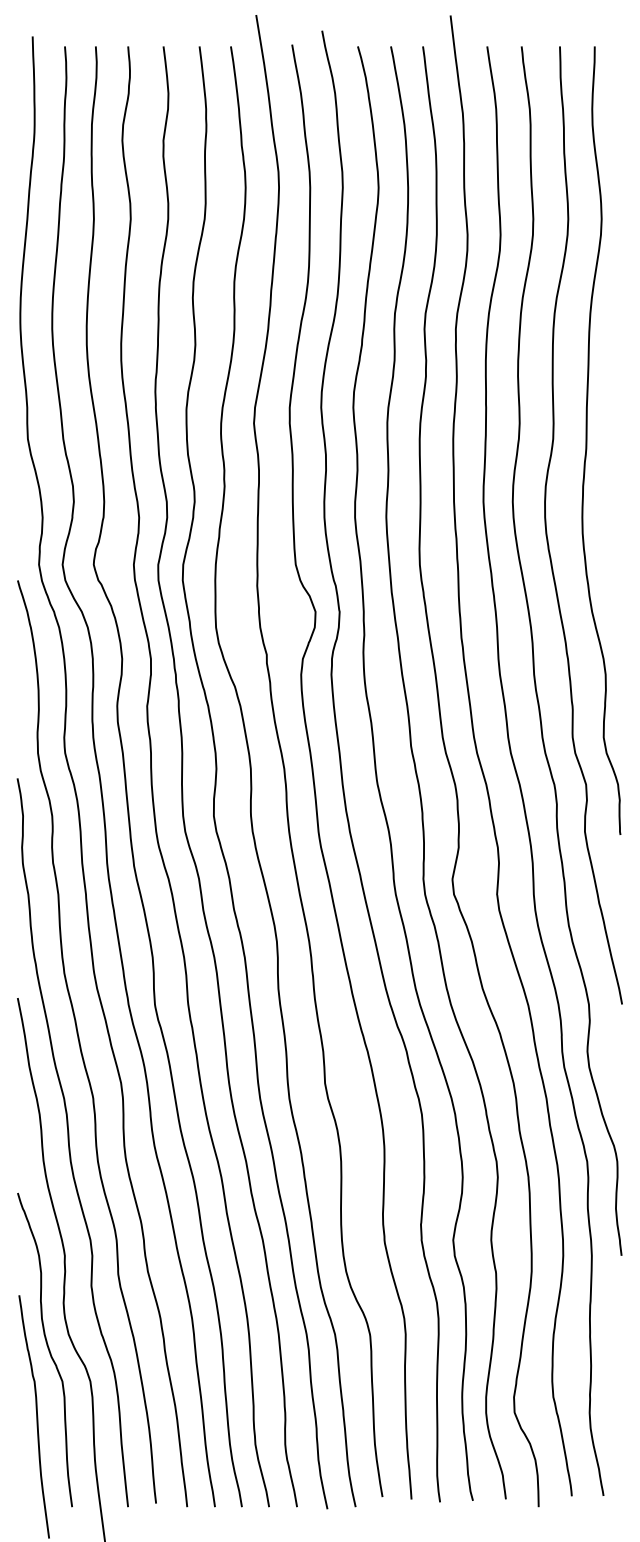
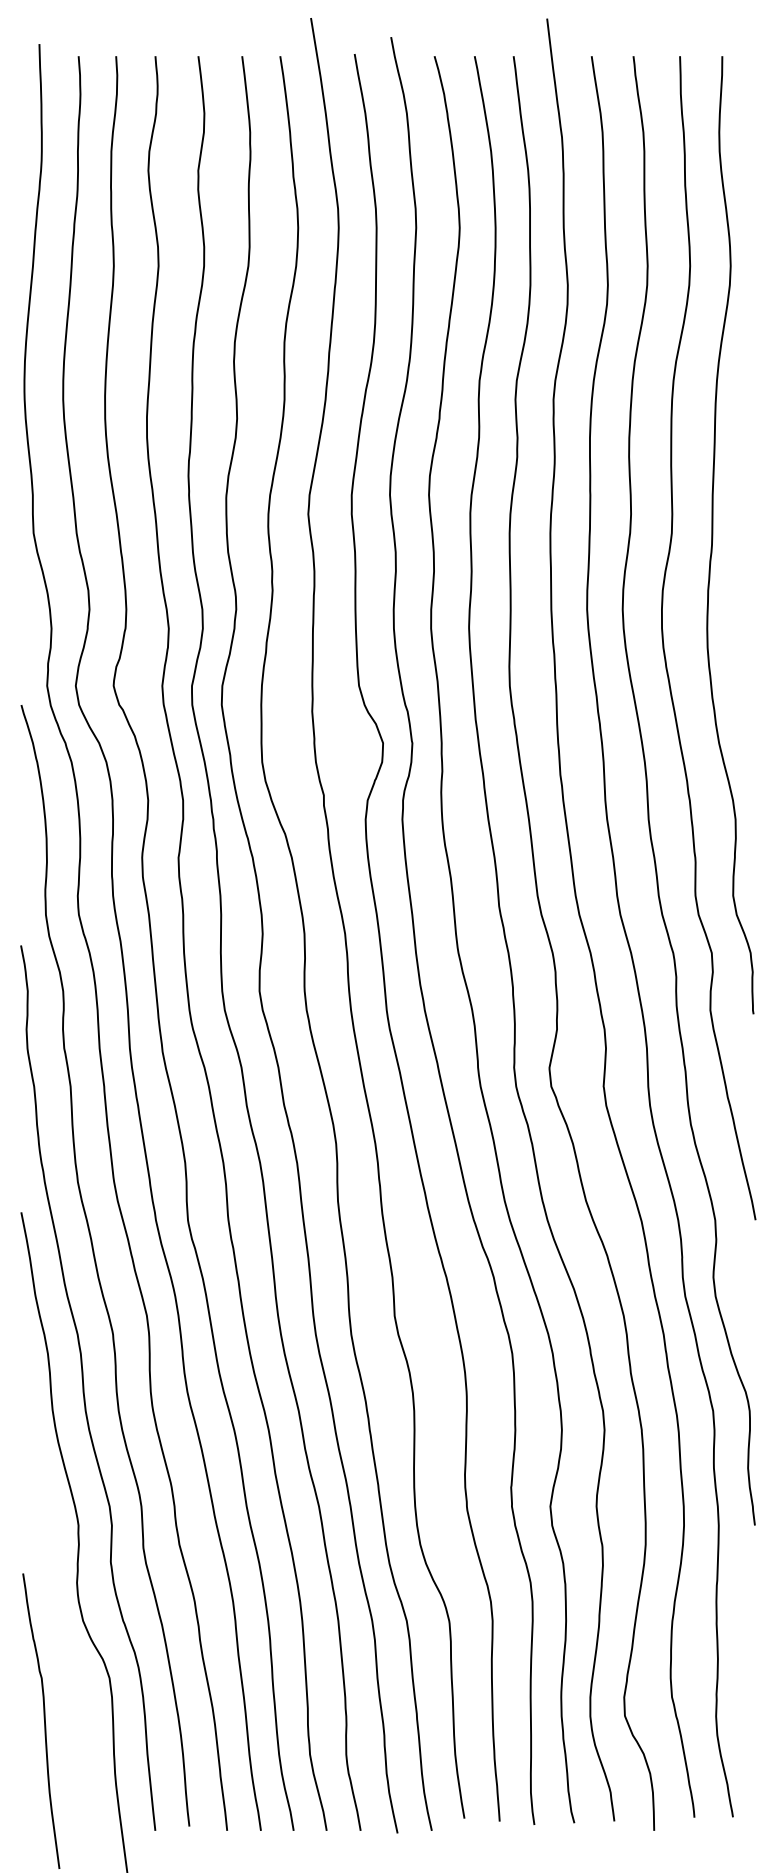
curve: (47, 1347) -> (57, 1637), removed

